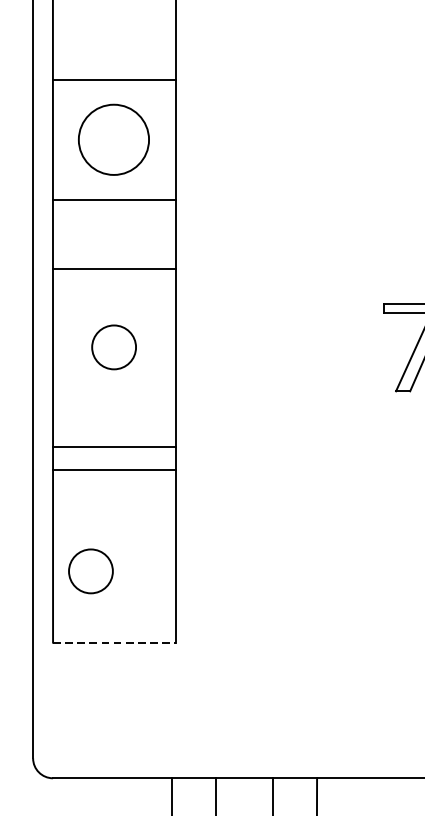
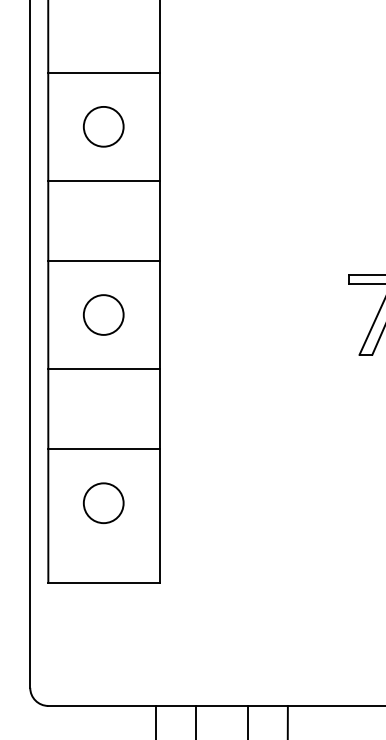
circle: (113, 139) -> (103, 126), size x0.62
line: (113, 268) -> (103, 260), moved
line: (113, 447) -> (103, 369), moved
line: (113, 469) -> (103, 448), moved
circle: (90, 570) -> (103, 502), moved
line: (114, 642) -> (104, 582), dashed -> solid

